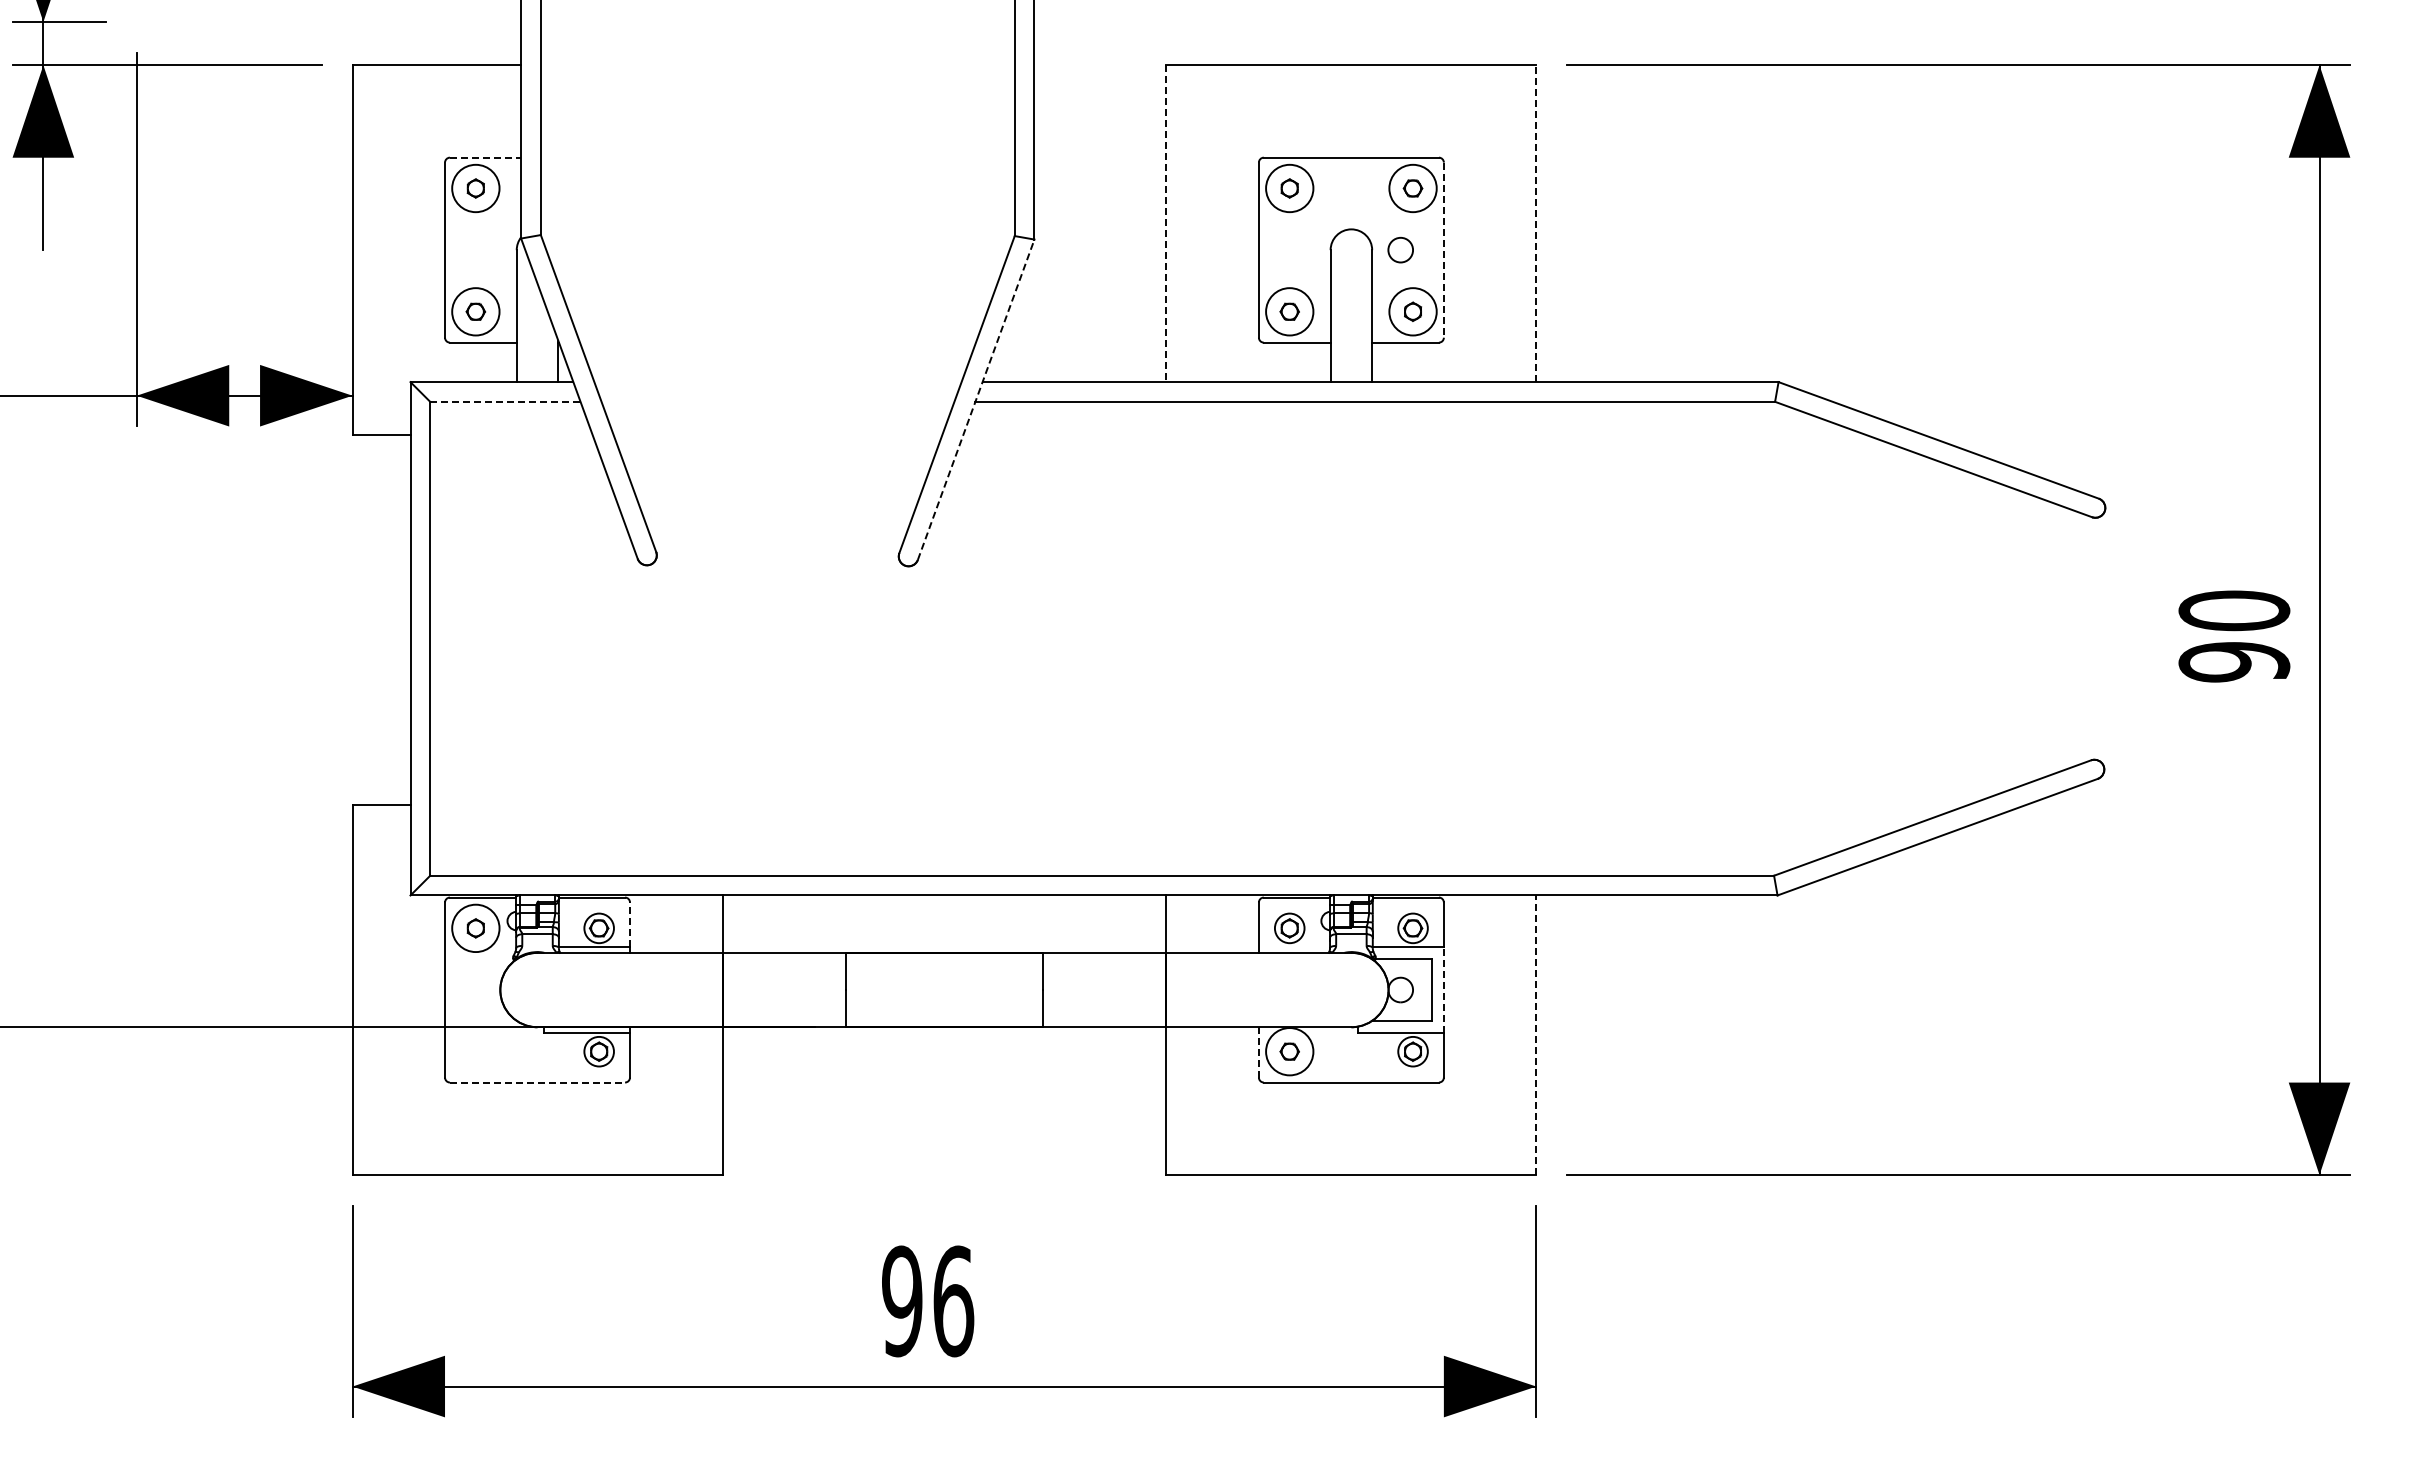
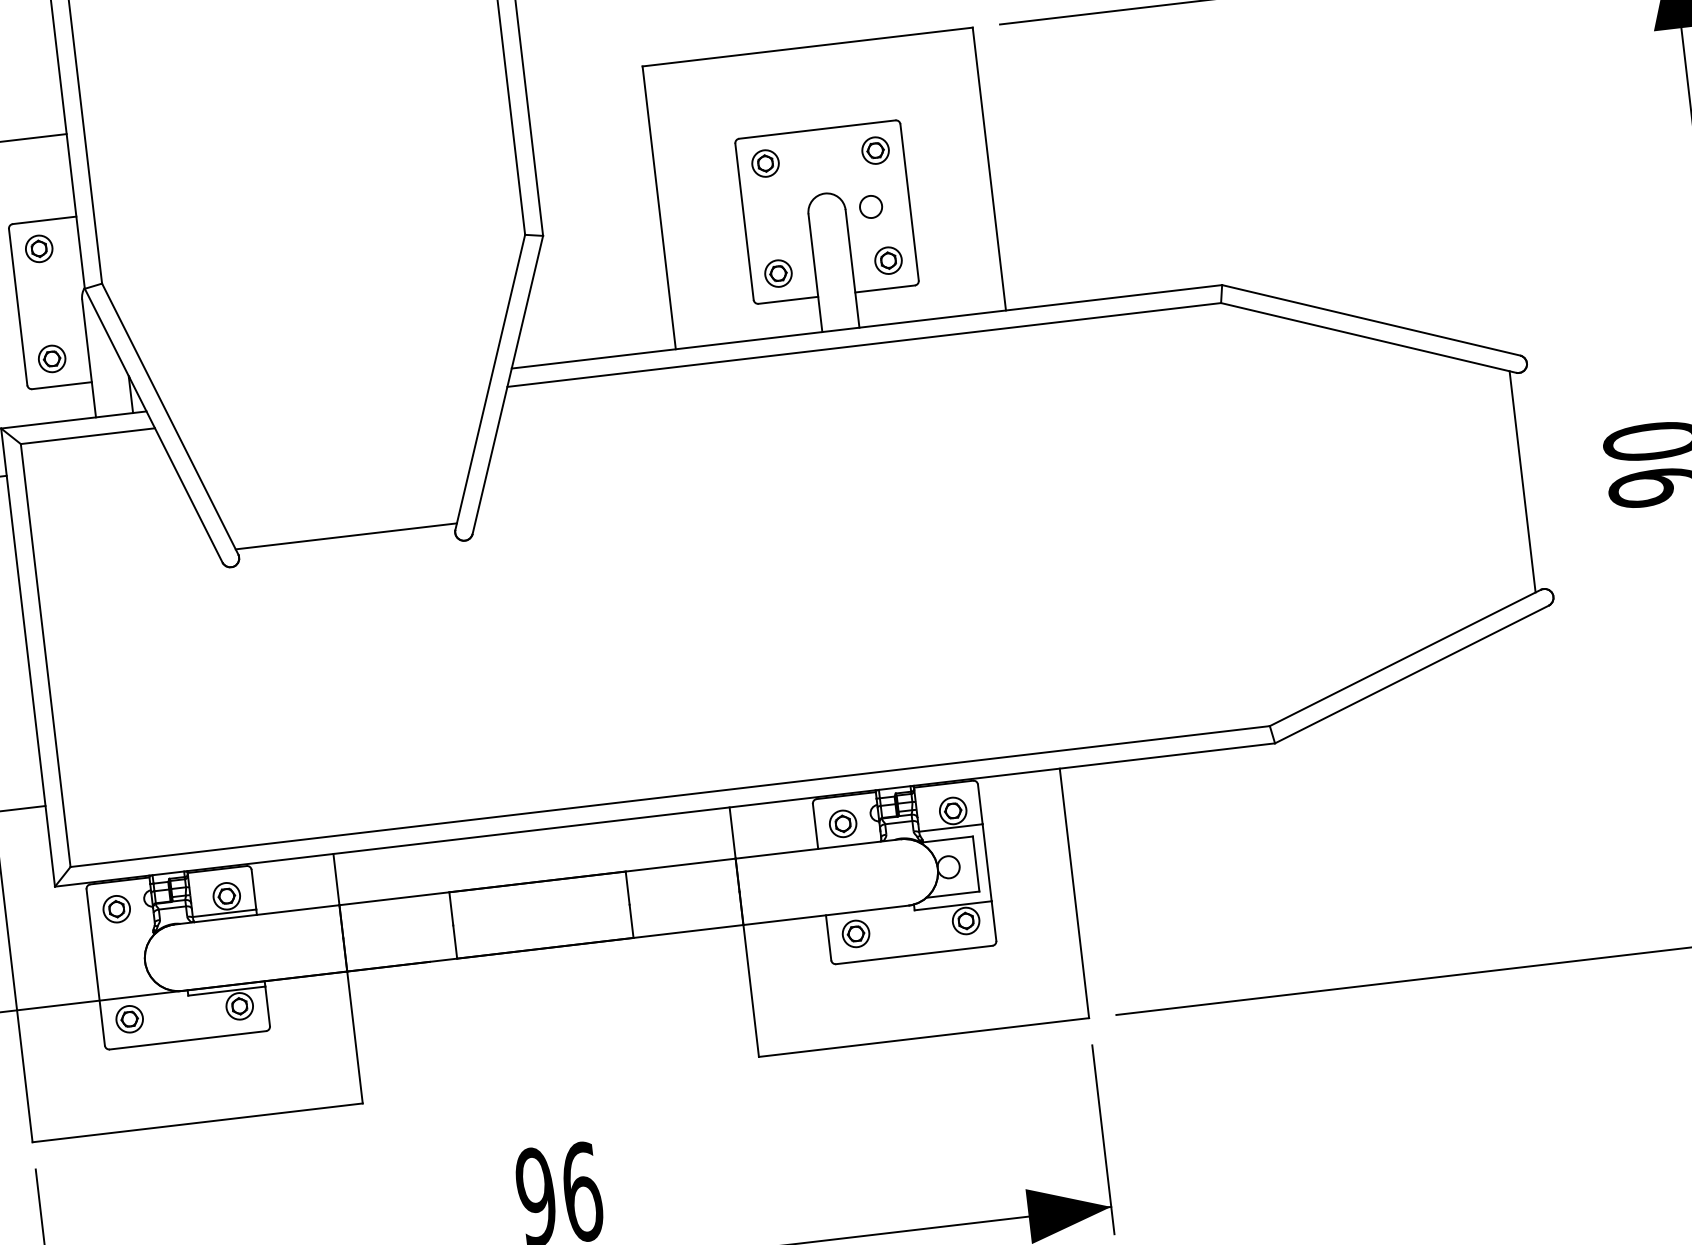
line: (485, 157) -> (44, 220), dashed -> solid
circle: (475, 188) -> (38, 248), size x0.62
circle: (1289, 188) -> (765, 163), size x0.62
circle: (1412, 188) -> (875, 150), size x0.62
line: (1536, 223) -> (989, 168), dashed -> solid
line: (1166, 224) -> (659, 208), dashed -> solid
line: (1443, 250) -> (909, 202), dashed -> solid
circle: (475, 311) -> (51, 358), size x0.62
circle: (1289, 311) -> (778, 273), size x0.62
circle: (1412, 311) -> (888, 260), size x0.62
line: (976, 399) -> (508, 384), dashed -> solid
line: (505, 401) -> (87, 435), dashed -> solid
line: (777, 546) -> (345, 536), added
line: (2085, 638) -> (1522, 481), added
line: (630, 924) -> (254, 889), dashed -> solid
circle: (475, 928) -> (116, 909), size x0.62
line: (1443, 989) -> (986, 862), dashed -> solid
line: (1536, 1035) -> (1074, 893), dashed -> solid
part: (475, 1051) -> (129, 1019), added
circle: (1289, 1051) -> (855, 933), size x0.62
line: (1258, 1052) -> (828, 937), dashed -> solid
line: (537, 1082) -> (187, 1040), dashed -> solid

